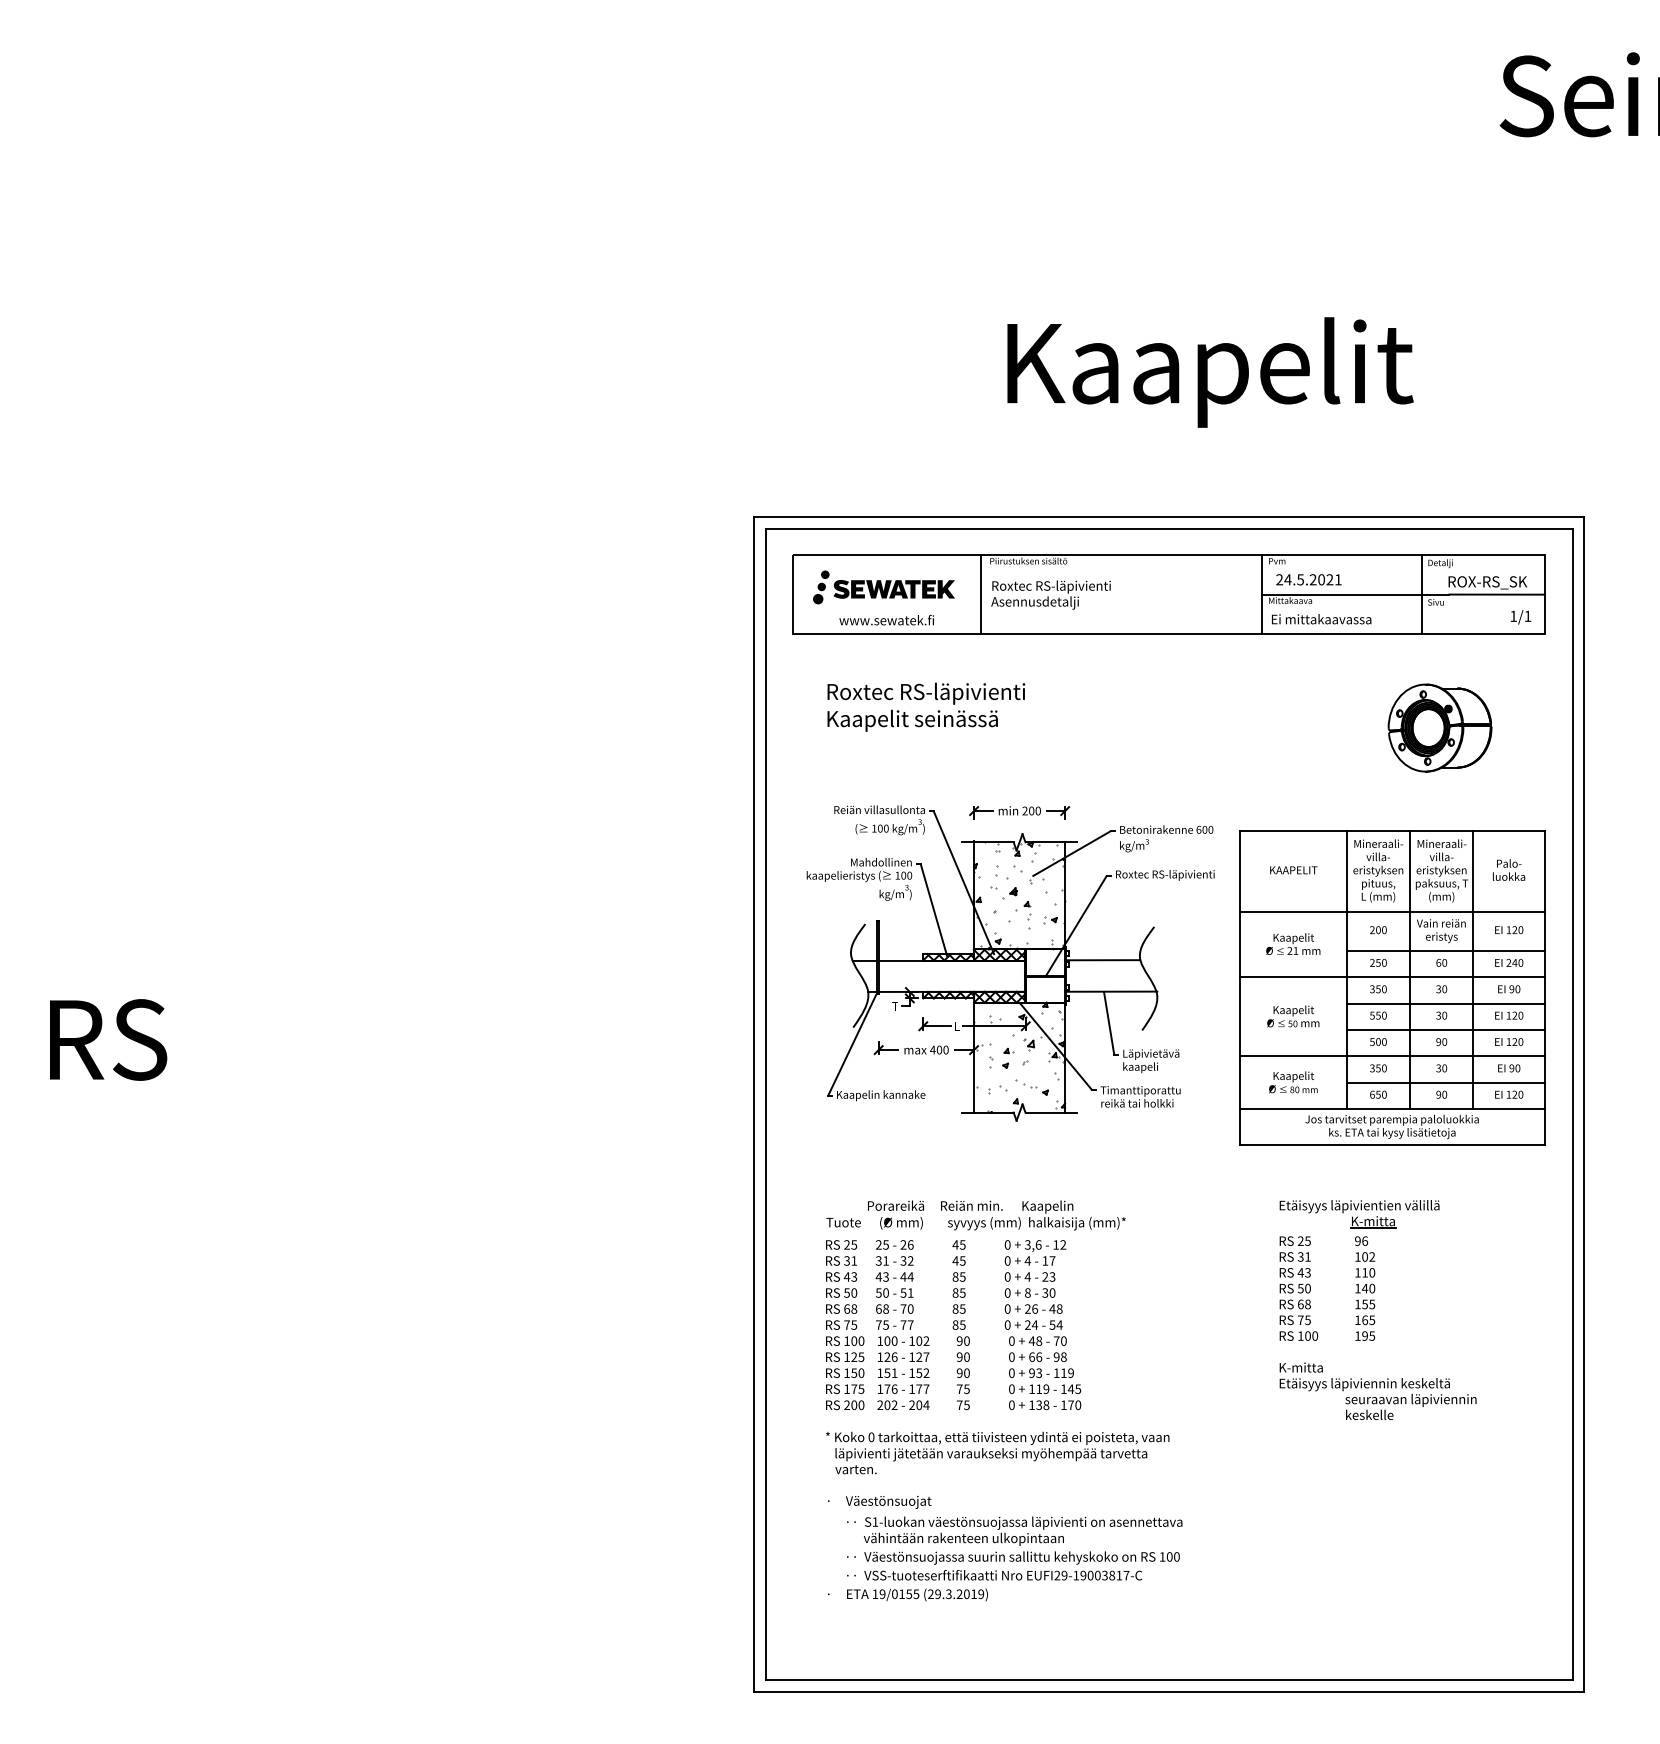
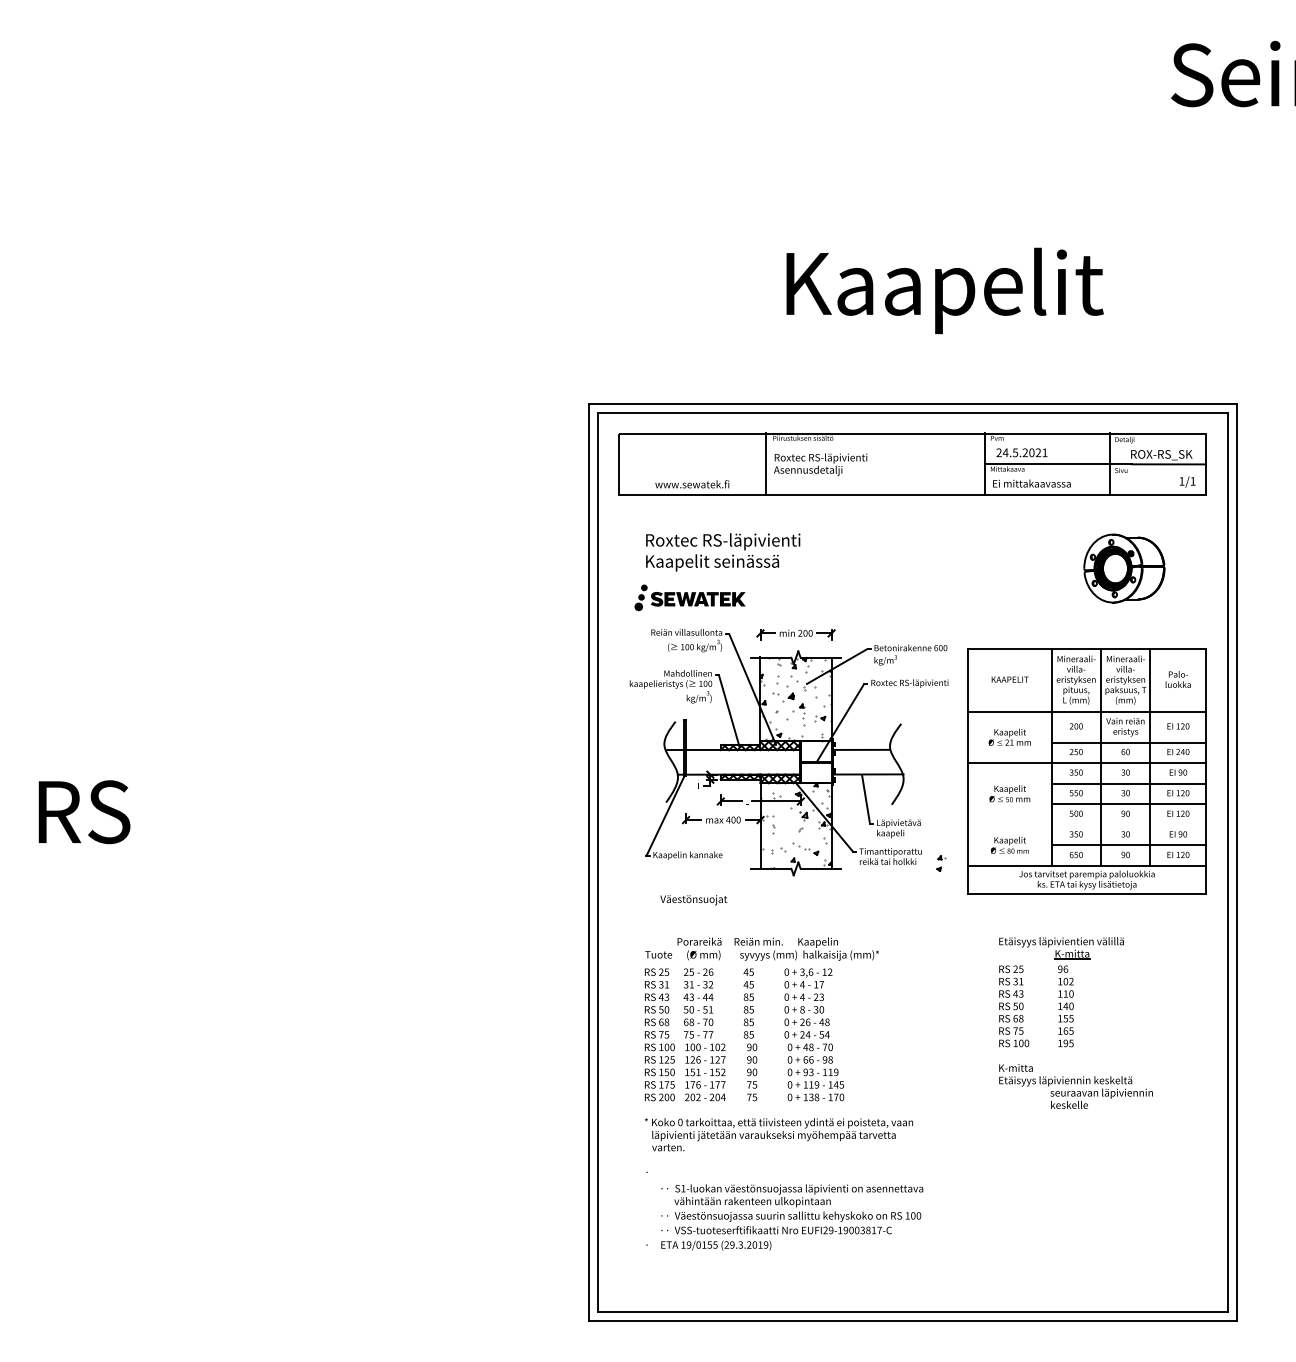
part: (883, 587) -> (689, 597), moved
line: (1392, 1055) -> (1087, 824), removed
part: (1008, 1058) -> (941, 863), moved
text: (888, 1502) -> (693, 900), moved

